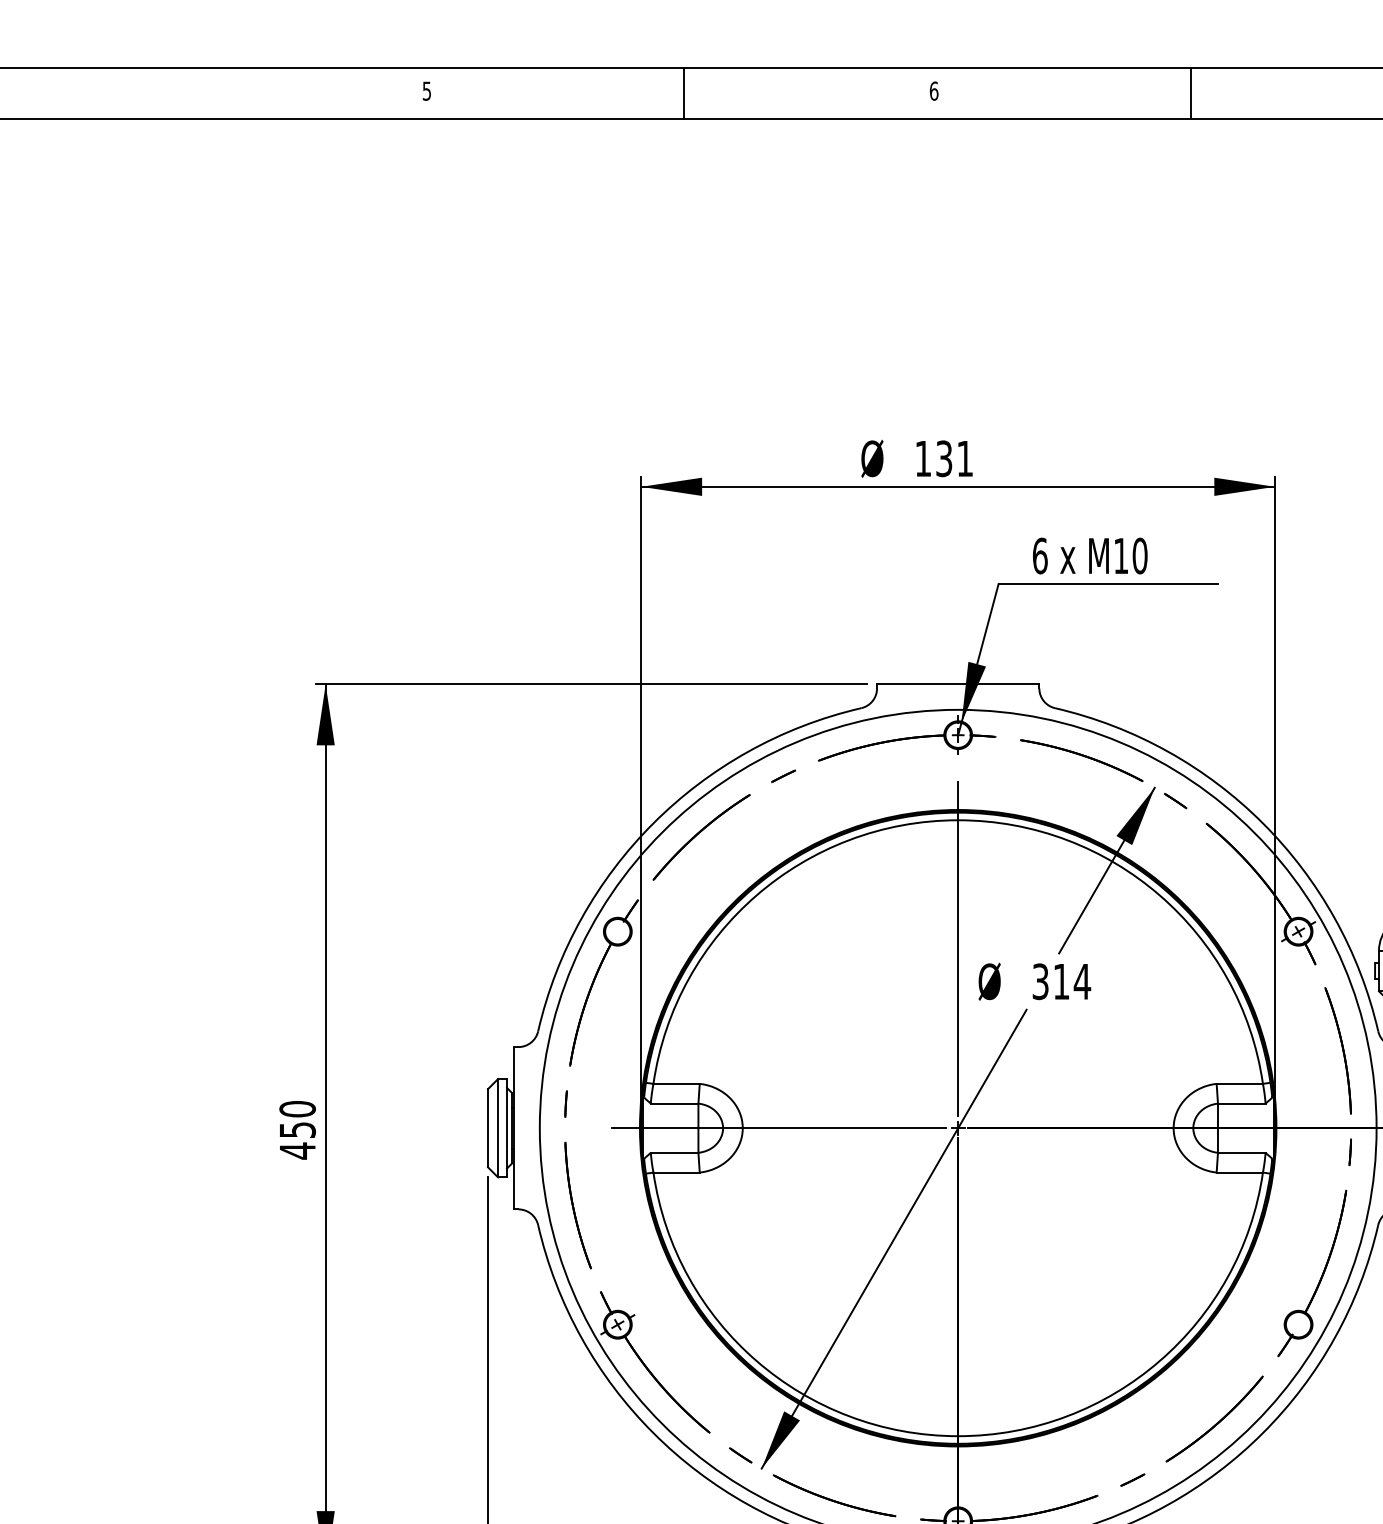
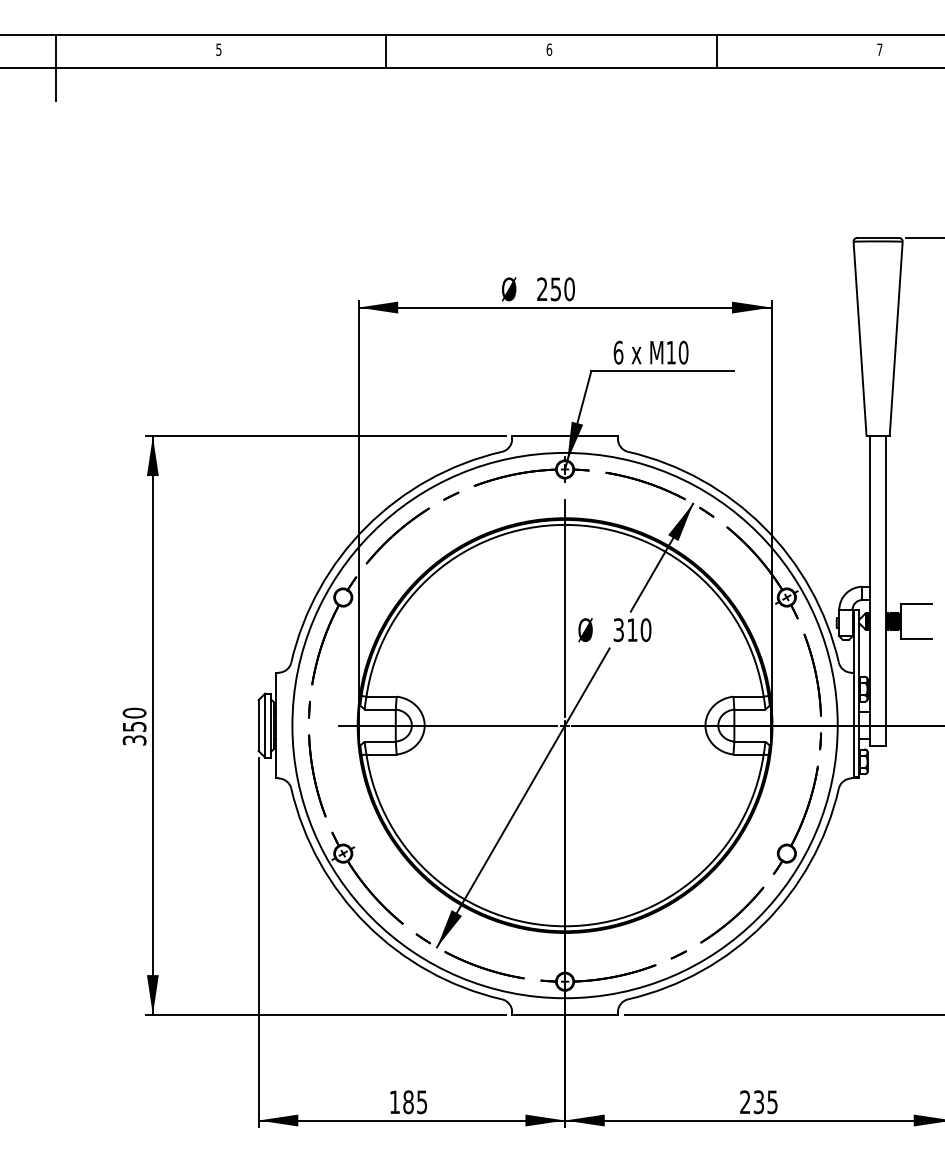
line: (176, 118) -> (55, 67), added
text: (943, 459) -> (555, 289), 131 -> 250
text: (1081, 980) -> (645, 629), 314 -> 310
text: (297, 1151) -> (134, 740), 450 -> 350

